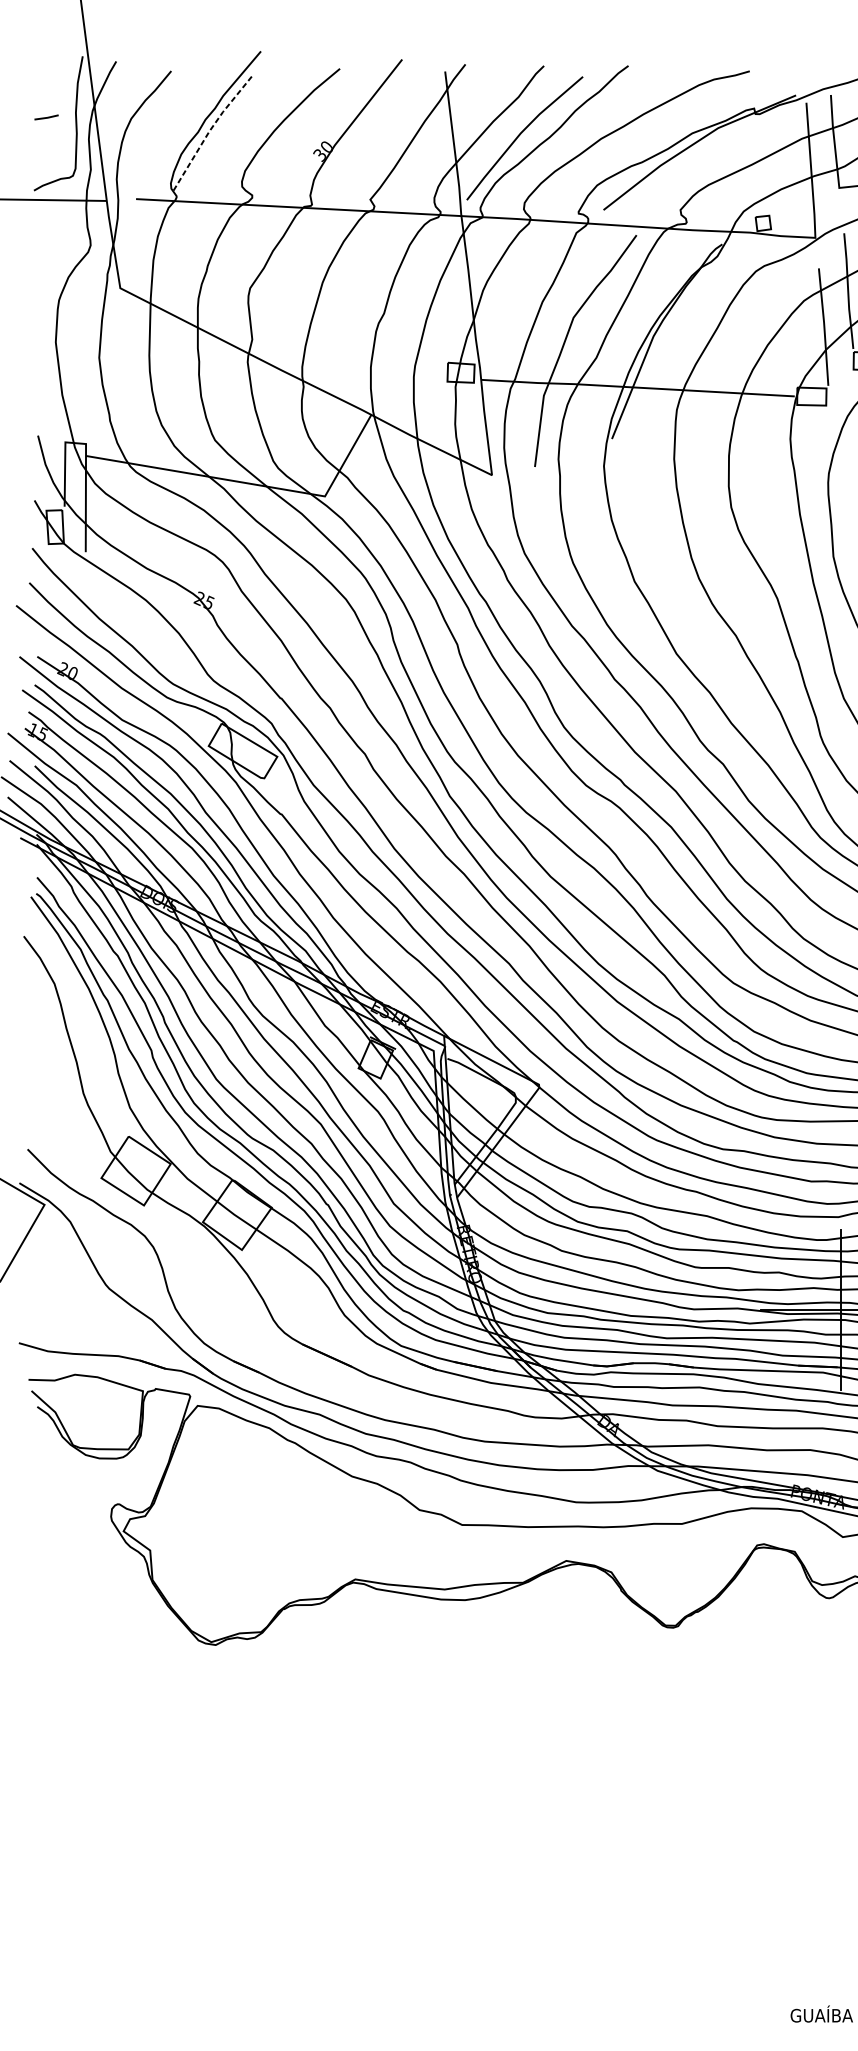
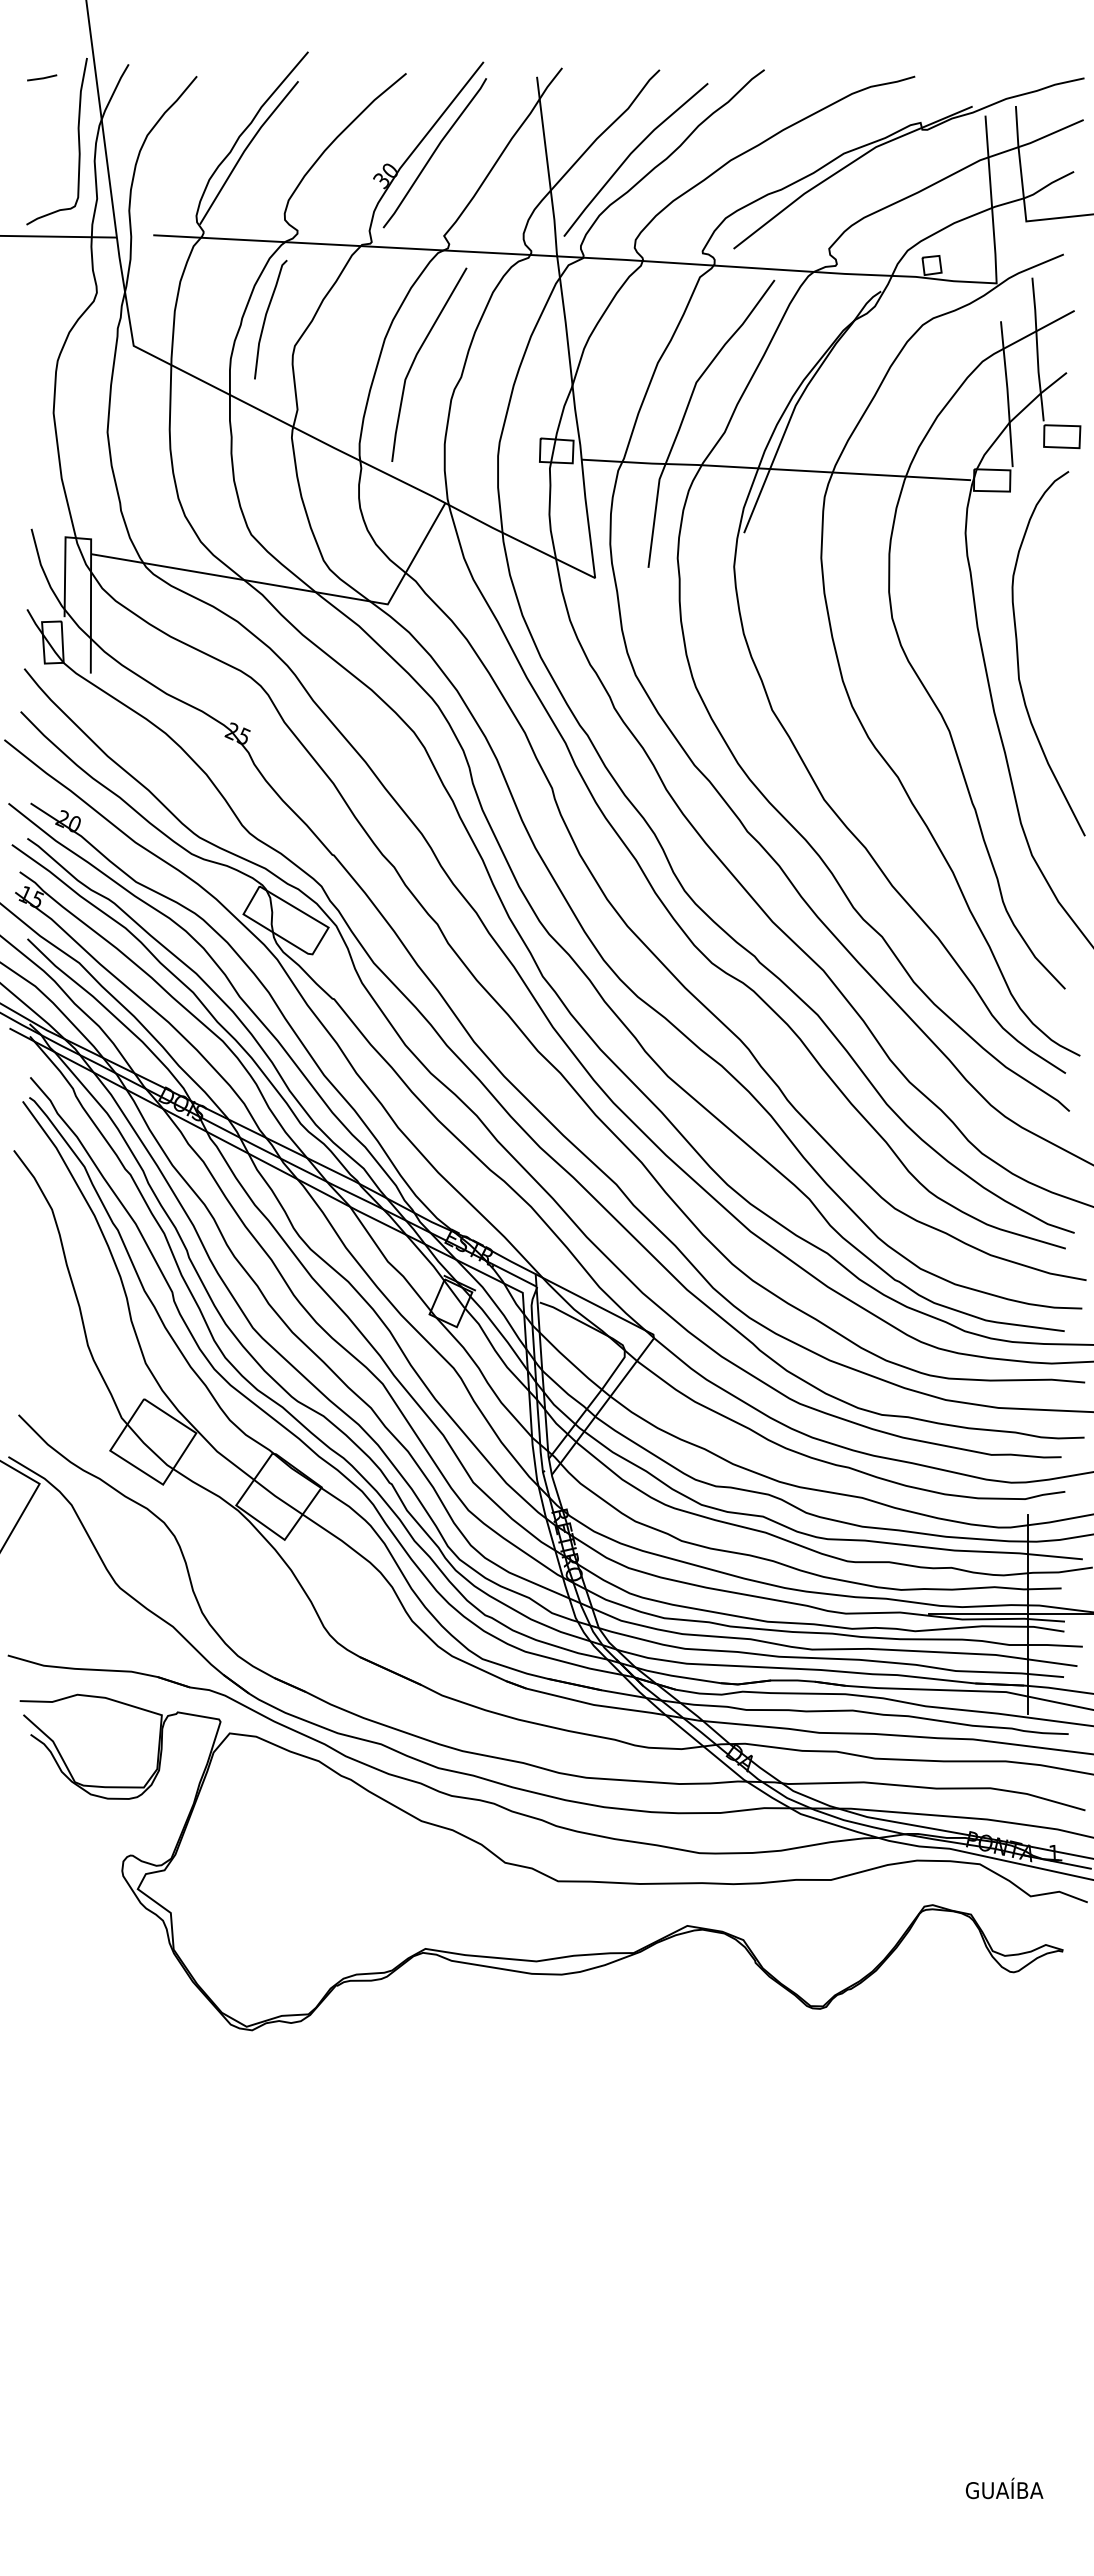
line: (46, 117) -> (42, 77), moved
line: (210, 130) -> (245, 149), dashed -> solid
line: (362, 133) -> (434, 153), added
curve: (227, 266) -> (266, 318), added
line: (347, 299) -> (415, 360), added

